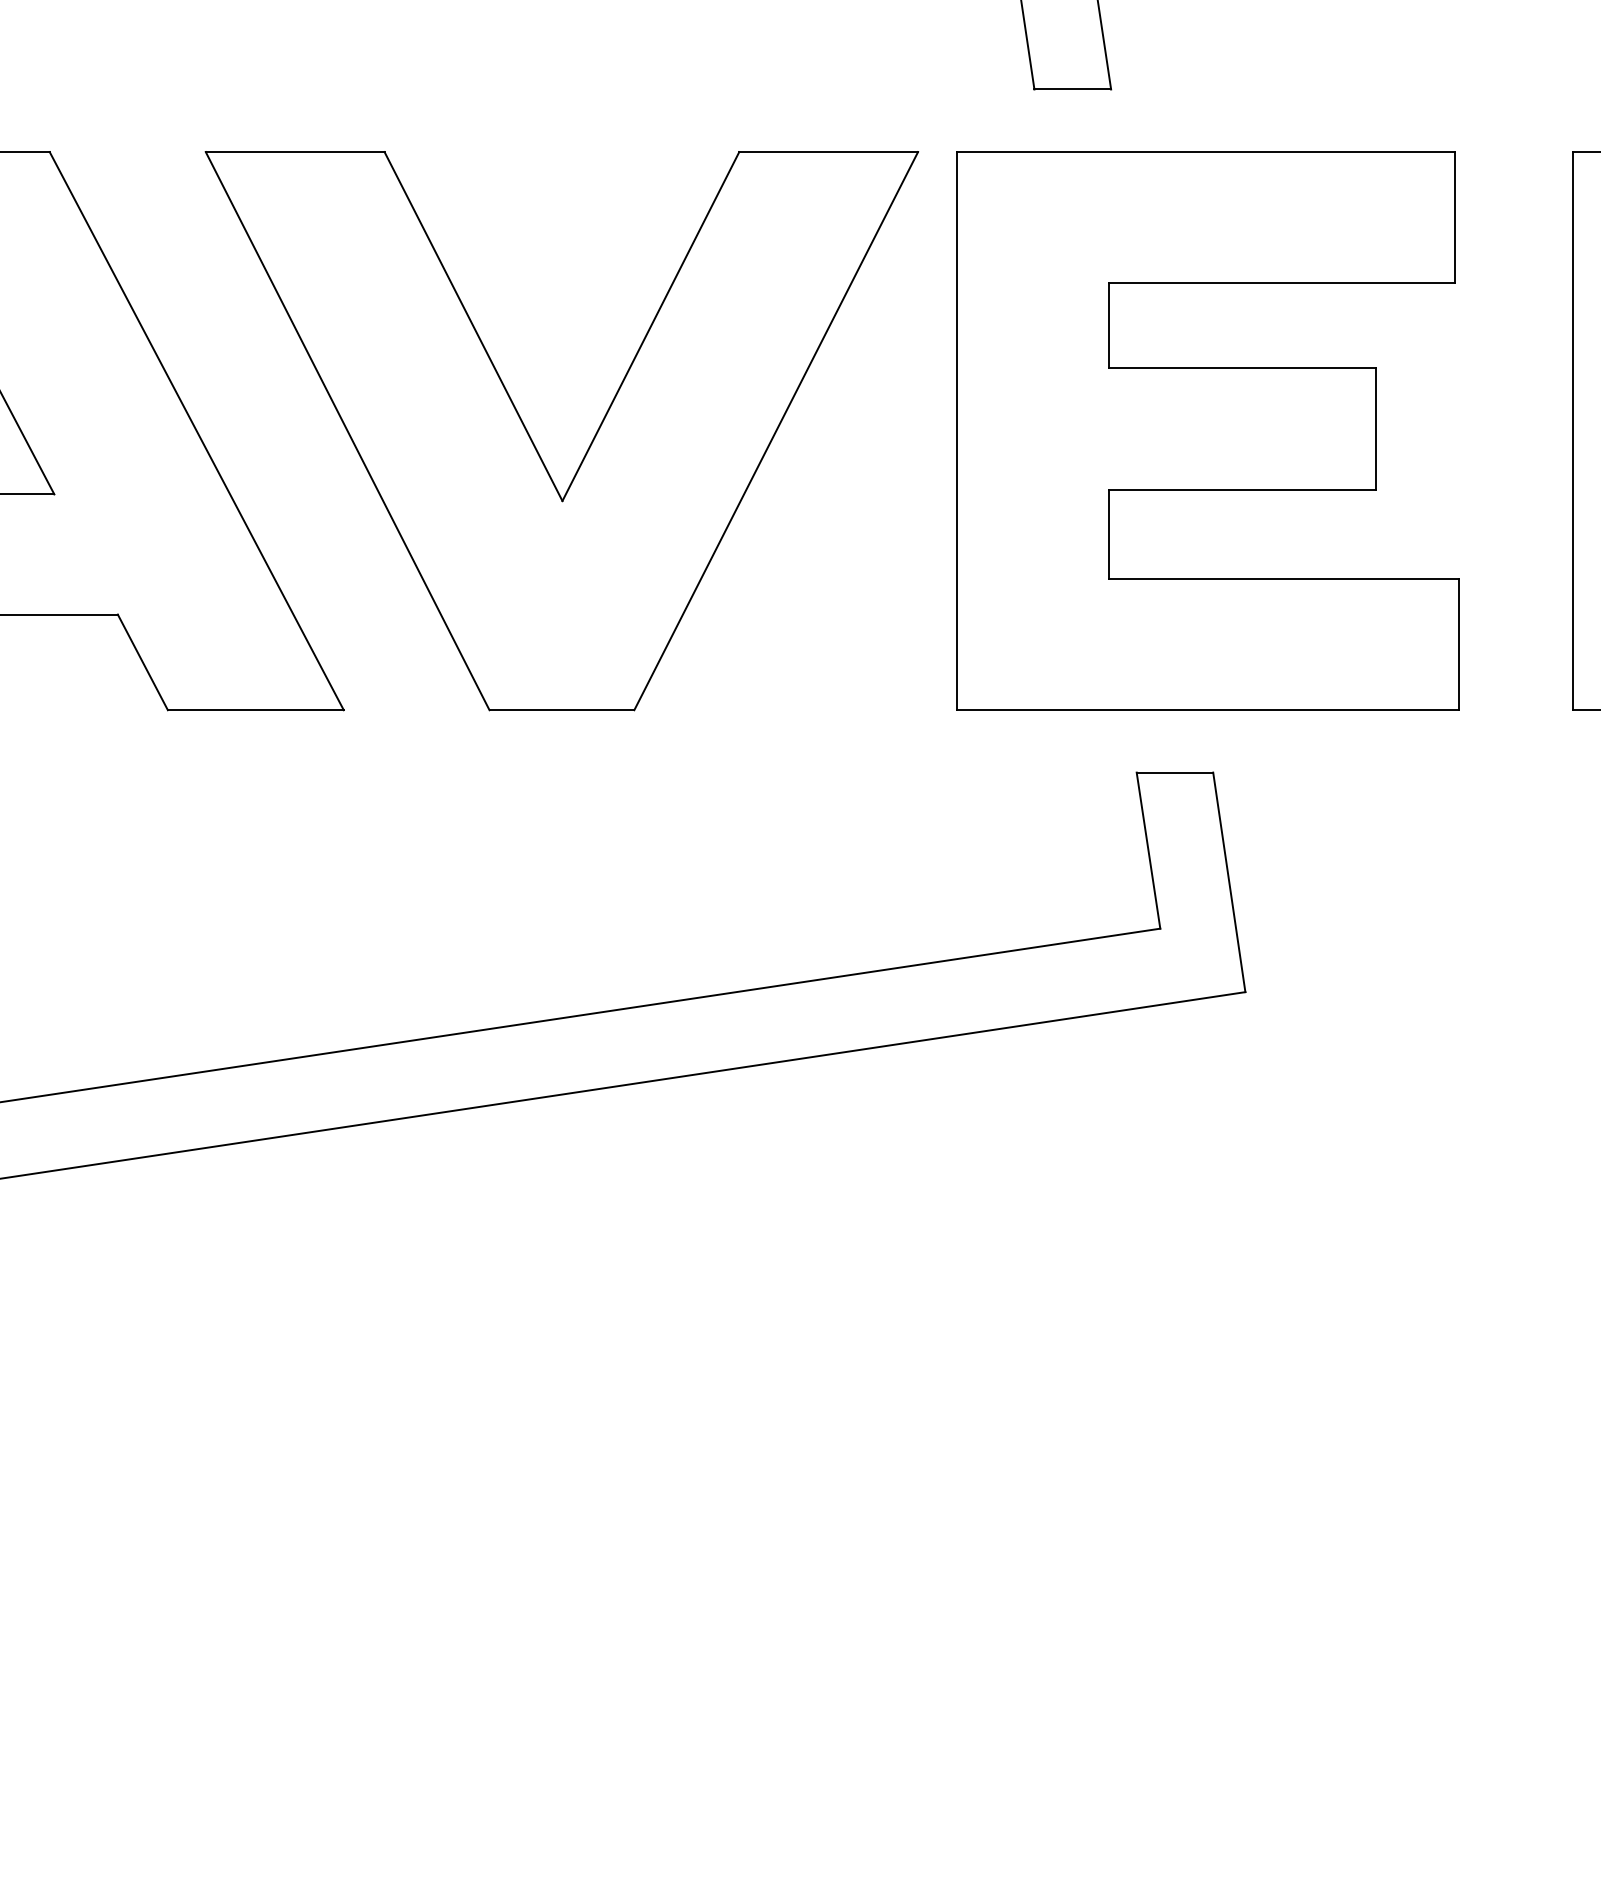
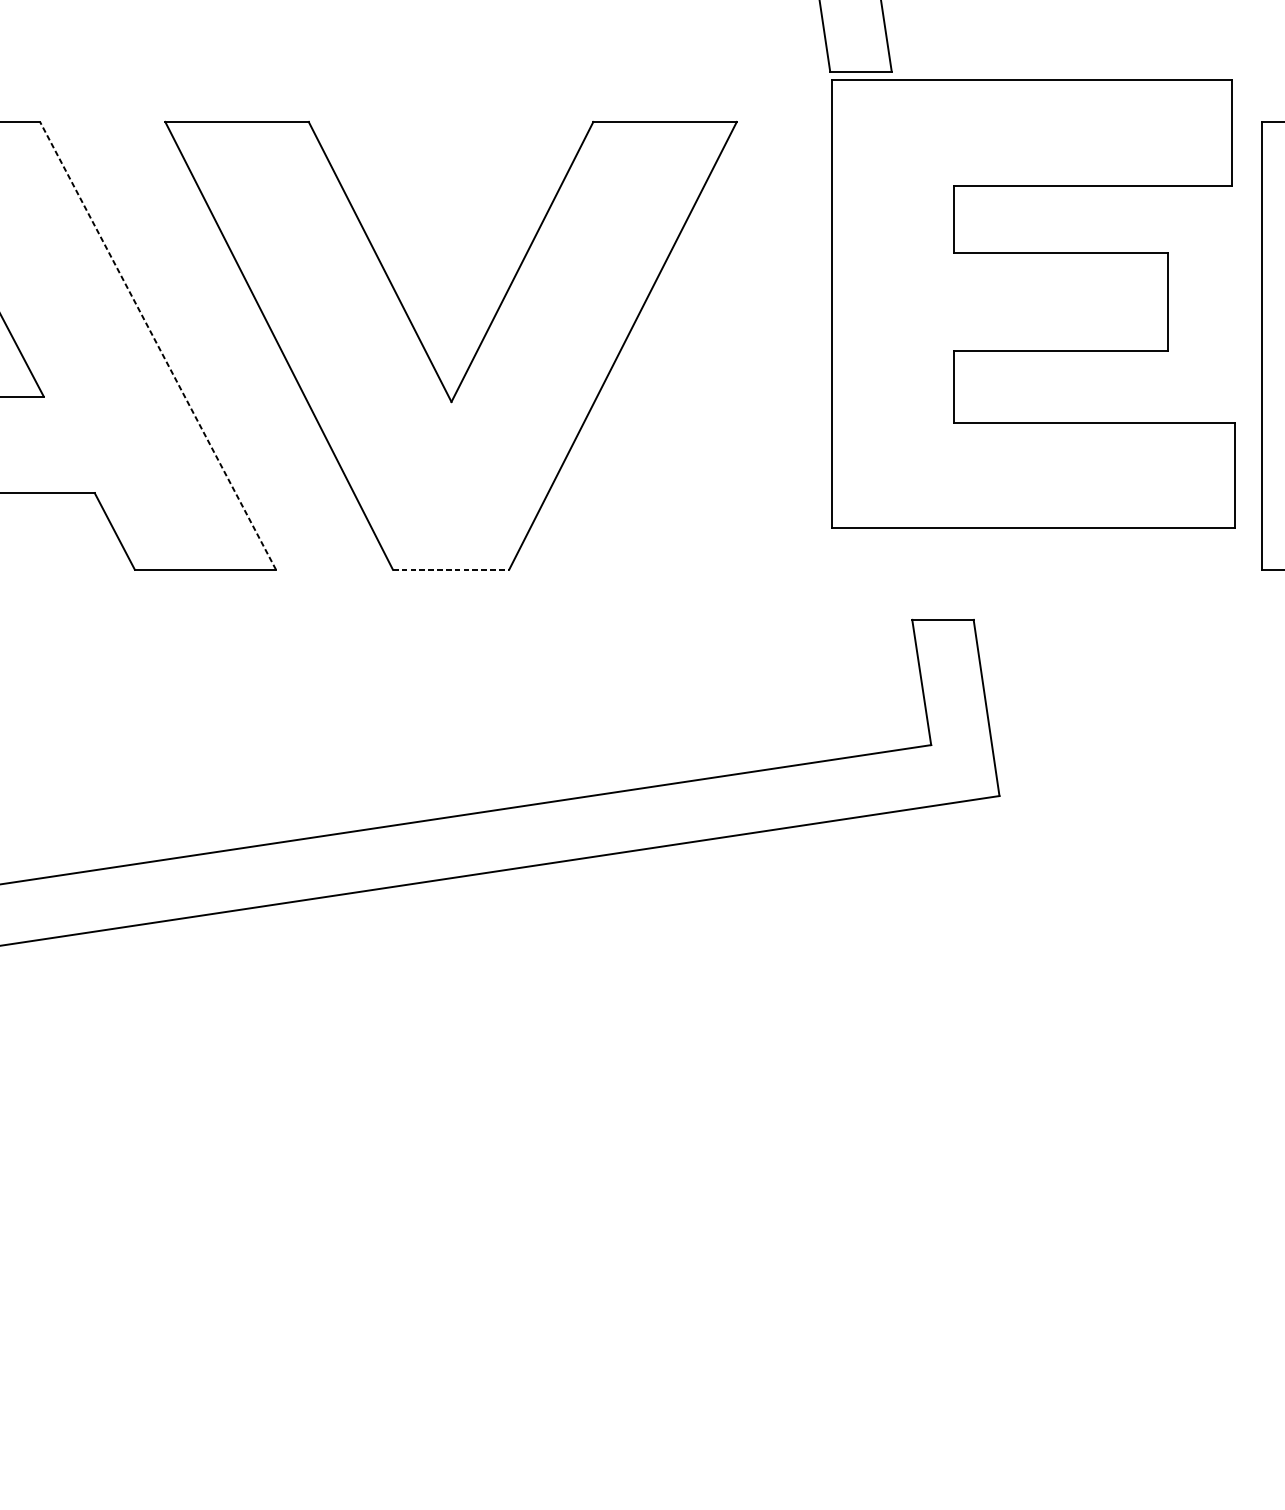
line: (196, 430) -> (157, 345), solid -> dashed
part: (1207, 430) -> (1033, 303), moved
line: (562, 710) -> (451, 570), solid -> dashed

